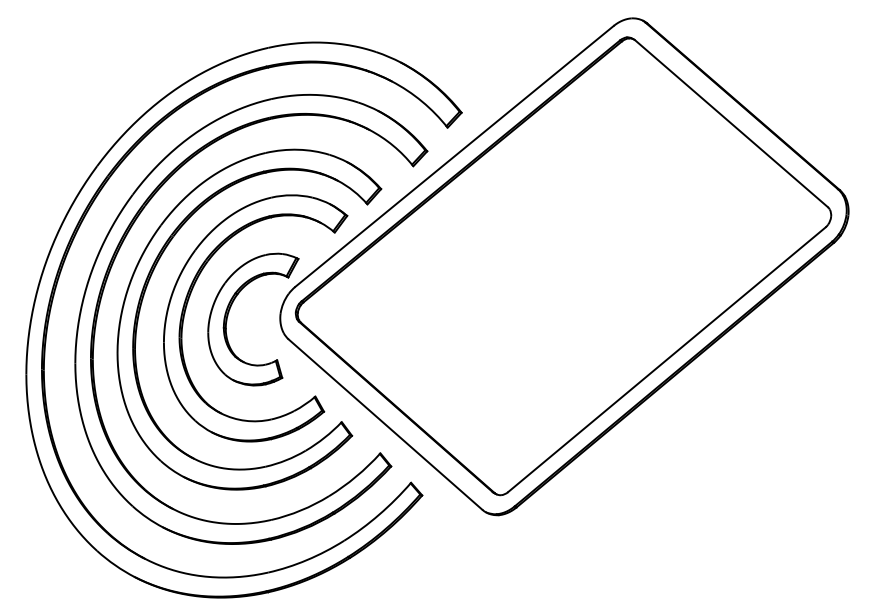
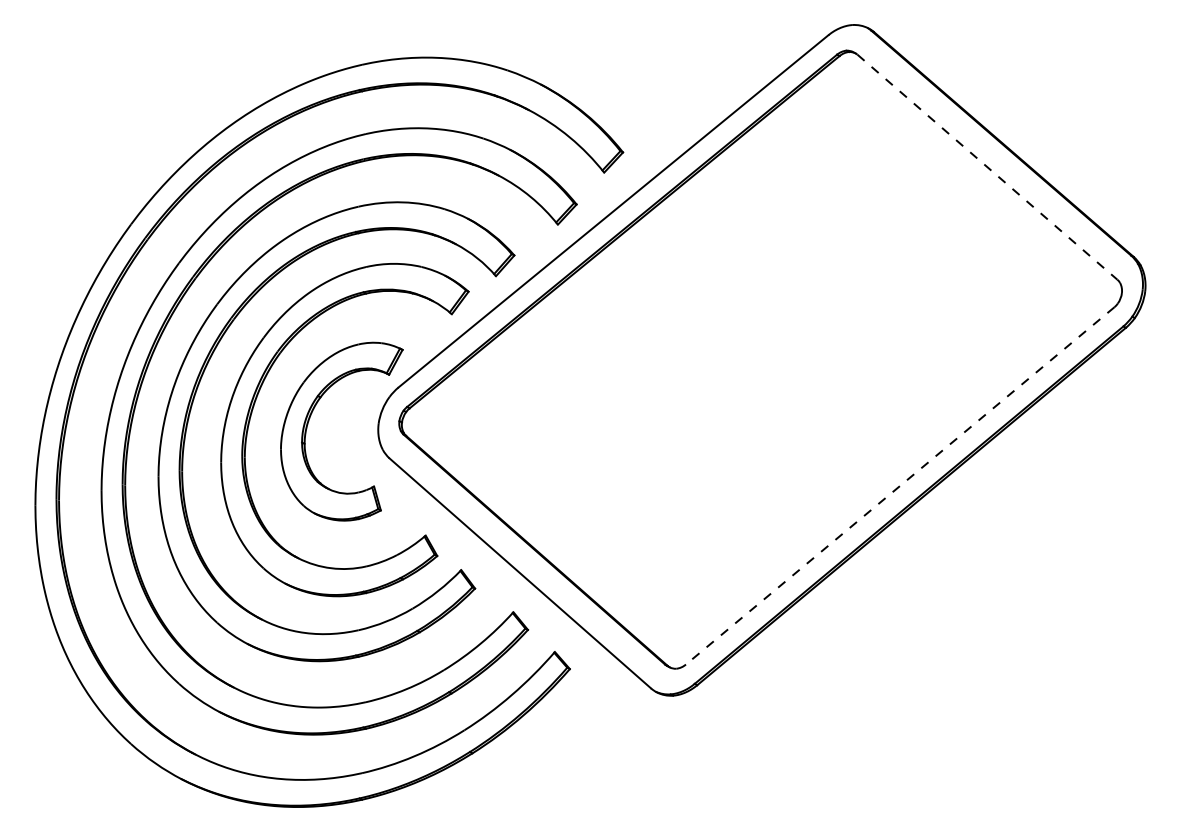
line: (731, 123) -> (987, 167), solid -> dashed
line: (666, 360) -> (899, 486), solid -> dashed

